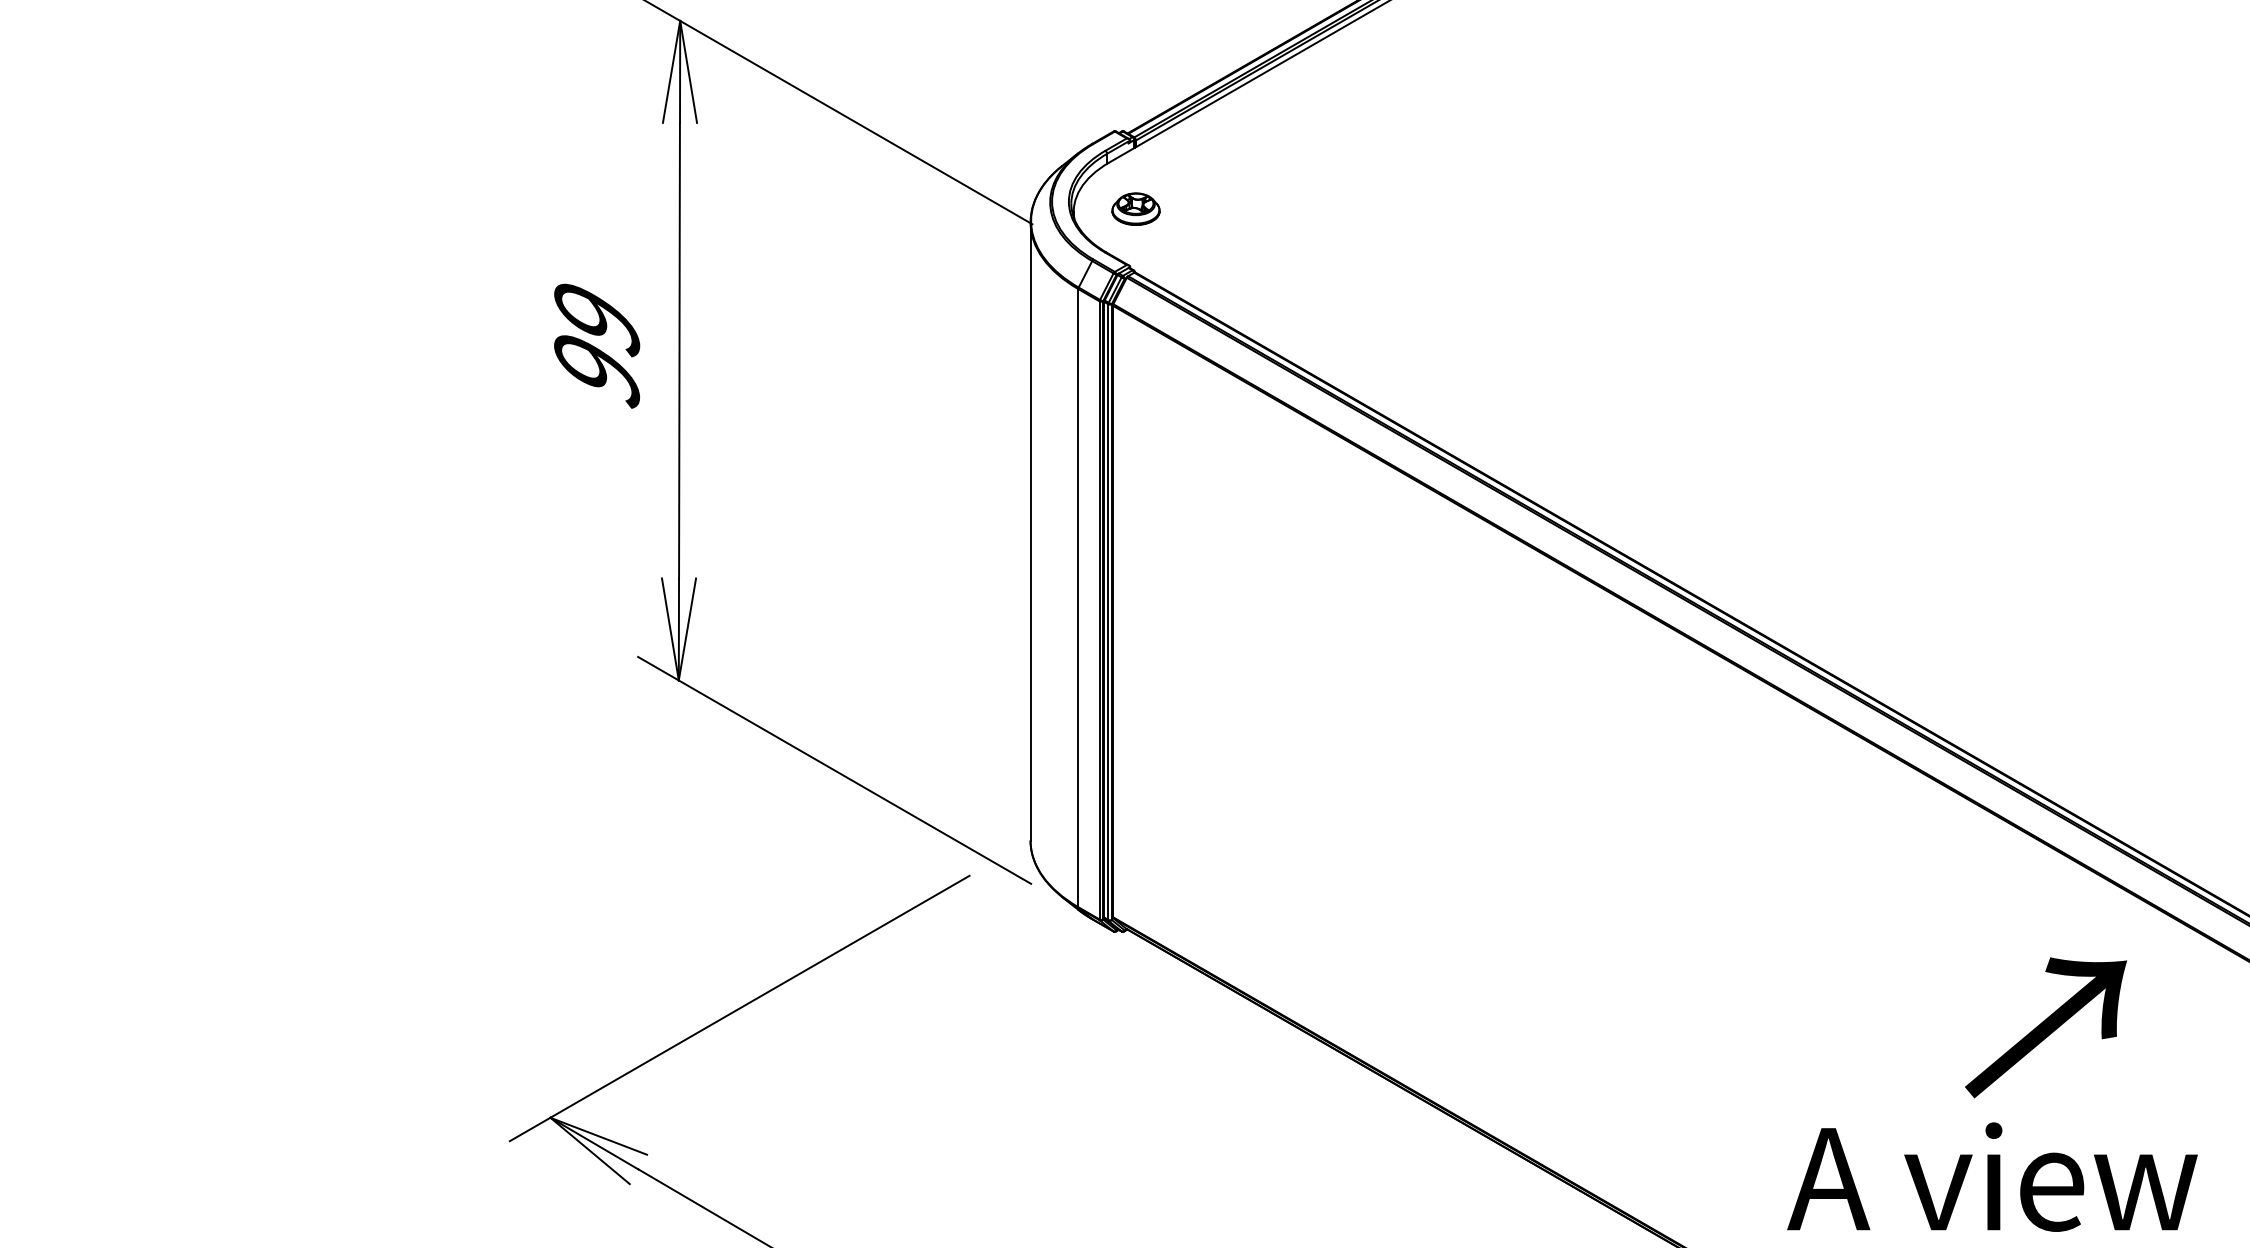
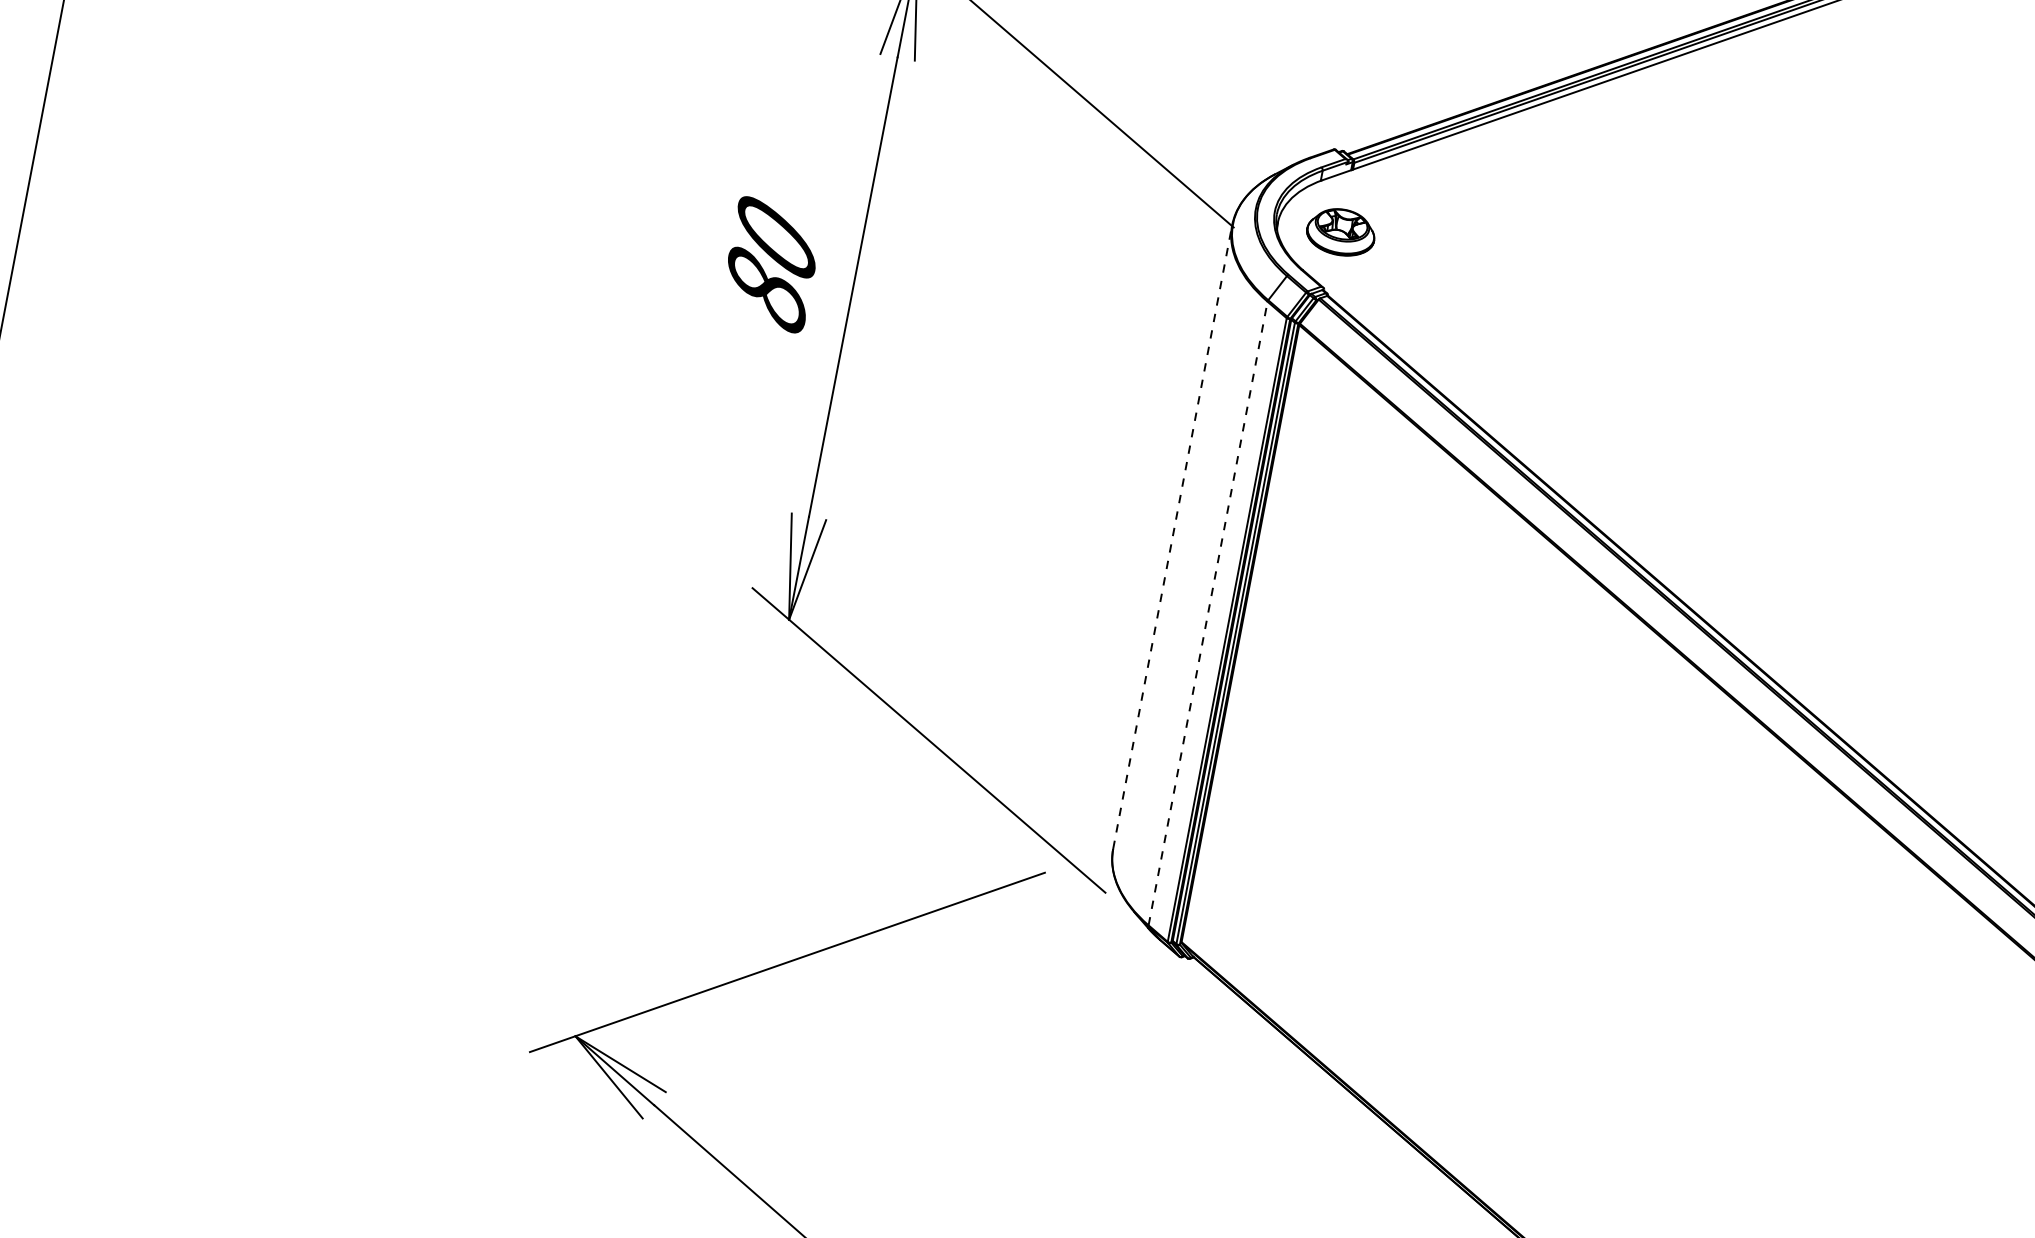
part: (1135, 208) -> (1340, 231), size x1.4
text: (597, 345) -> (771, 266), 99 -> 80
line: (1030, 531) -> (1172, 537), solid -> dashed
line: (1078, 597) -> (1208, 612), solid -> dashed

